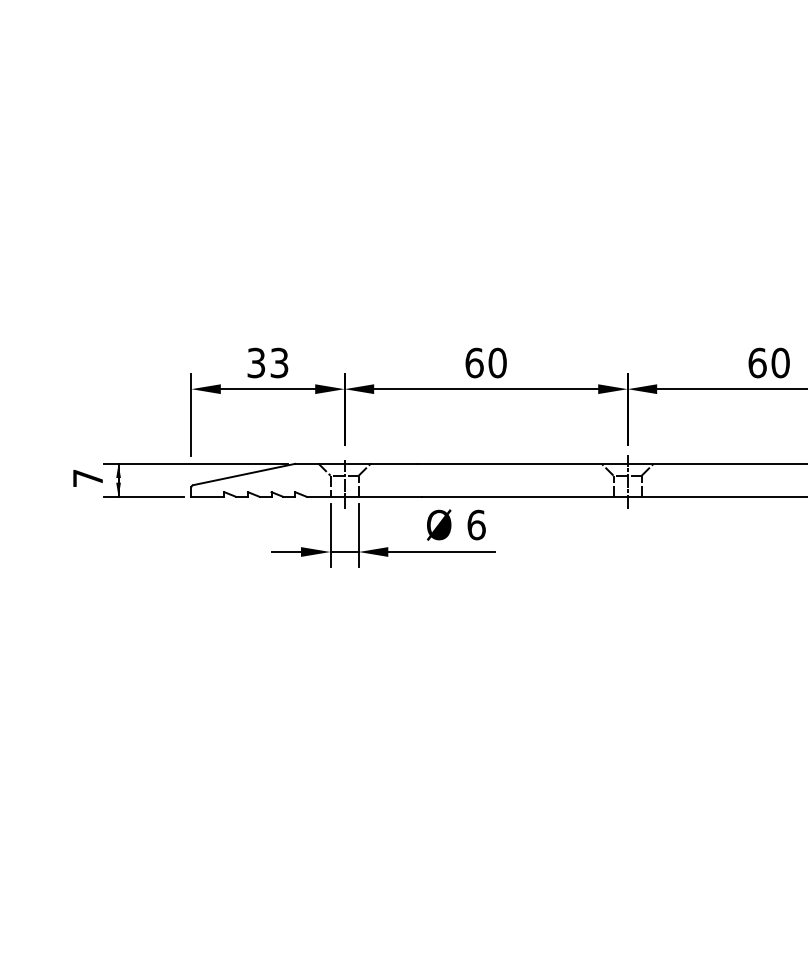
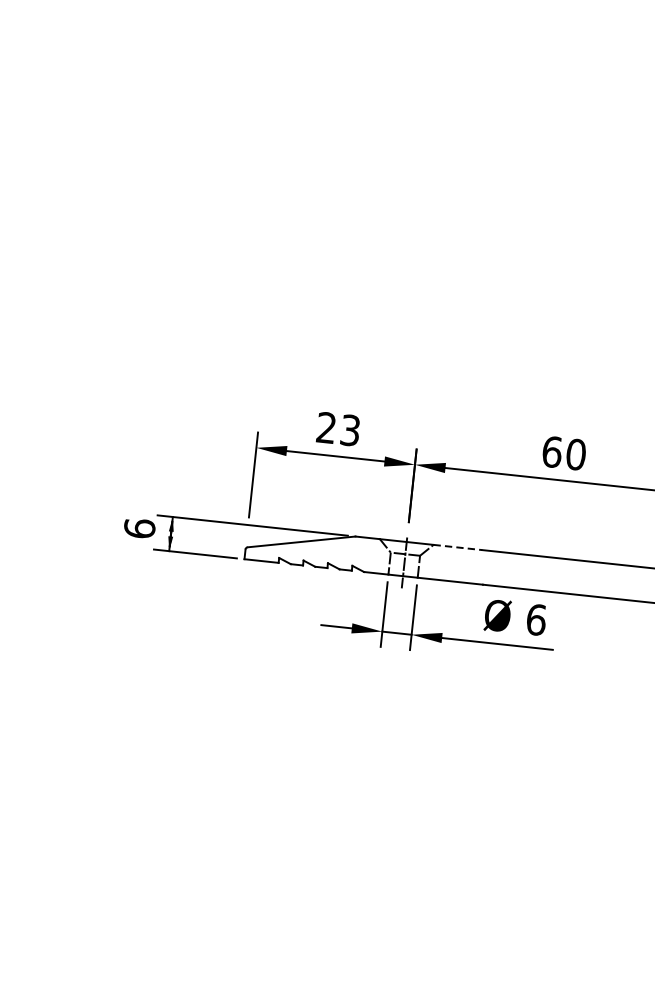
text: (255, 363) -> (325, 428), 33 -> 23
line: (394, 463) -> (458, 547), solid -> dashed
text: (87, 478) -> (139, 528), 7 -> 6

